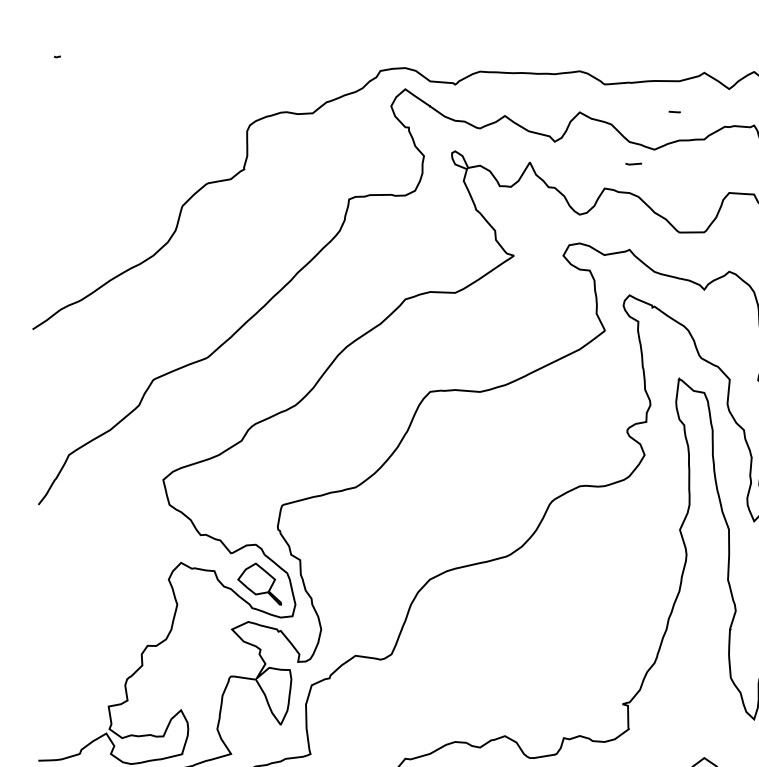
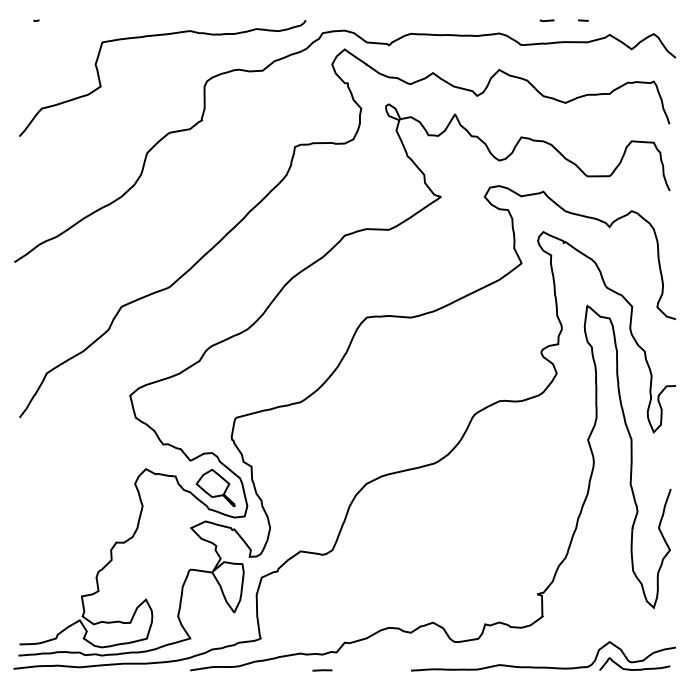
curve: (194, 74) -> (157, 36), added
line: (674, 111) -> (583, 20), moved
line: (633, 163) -> (546, 20), moved

